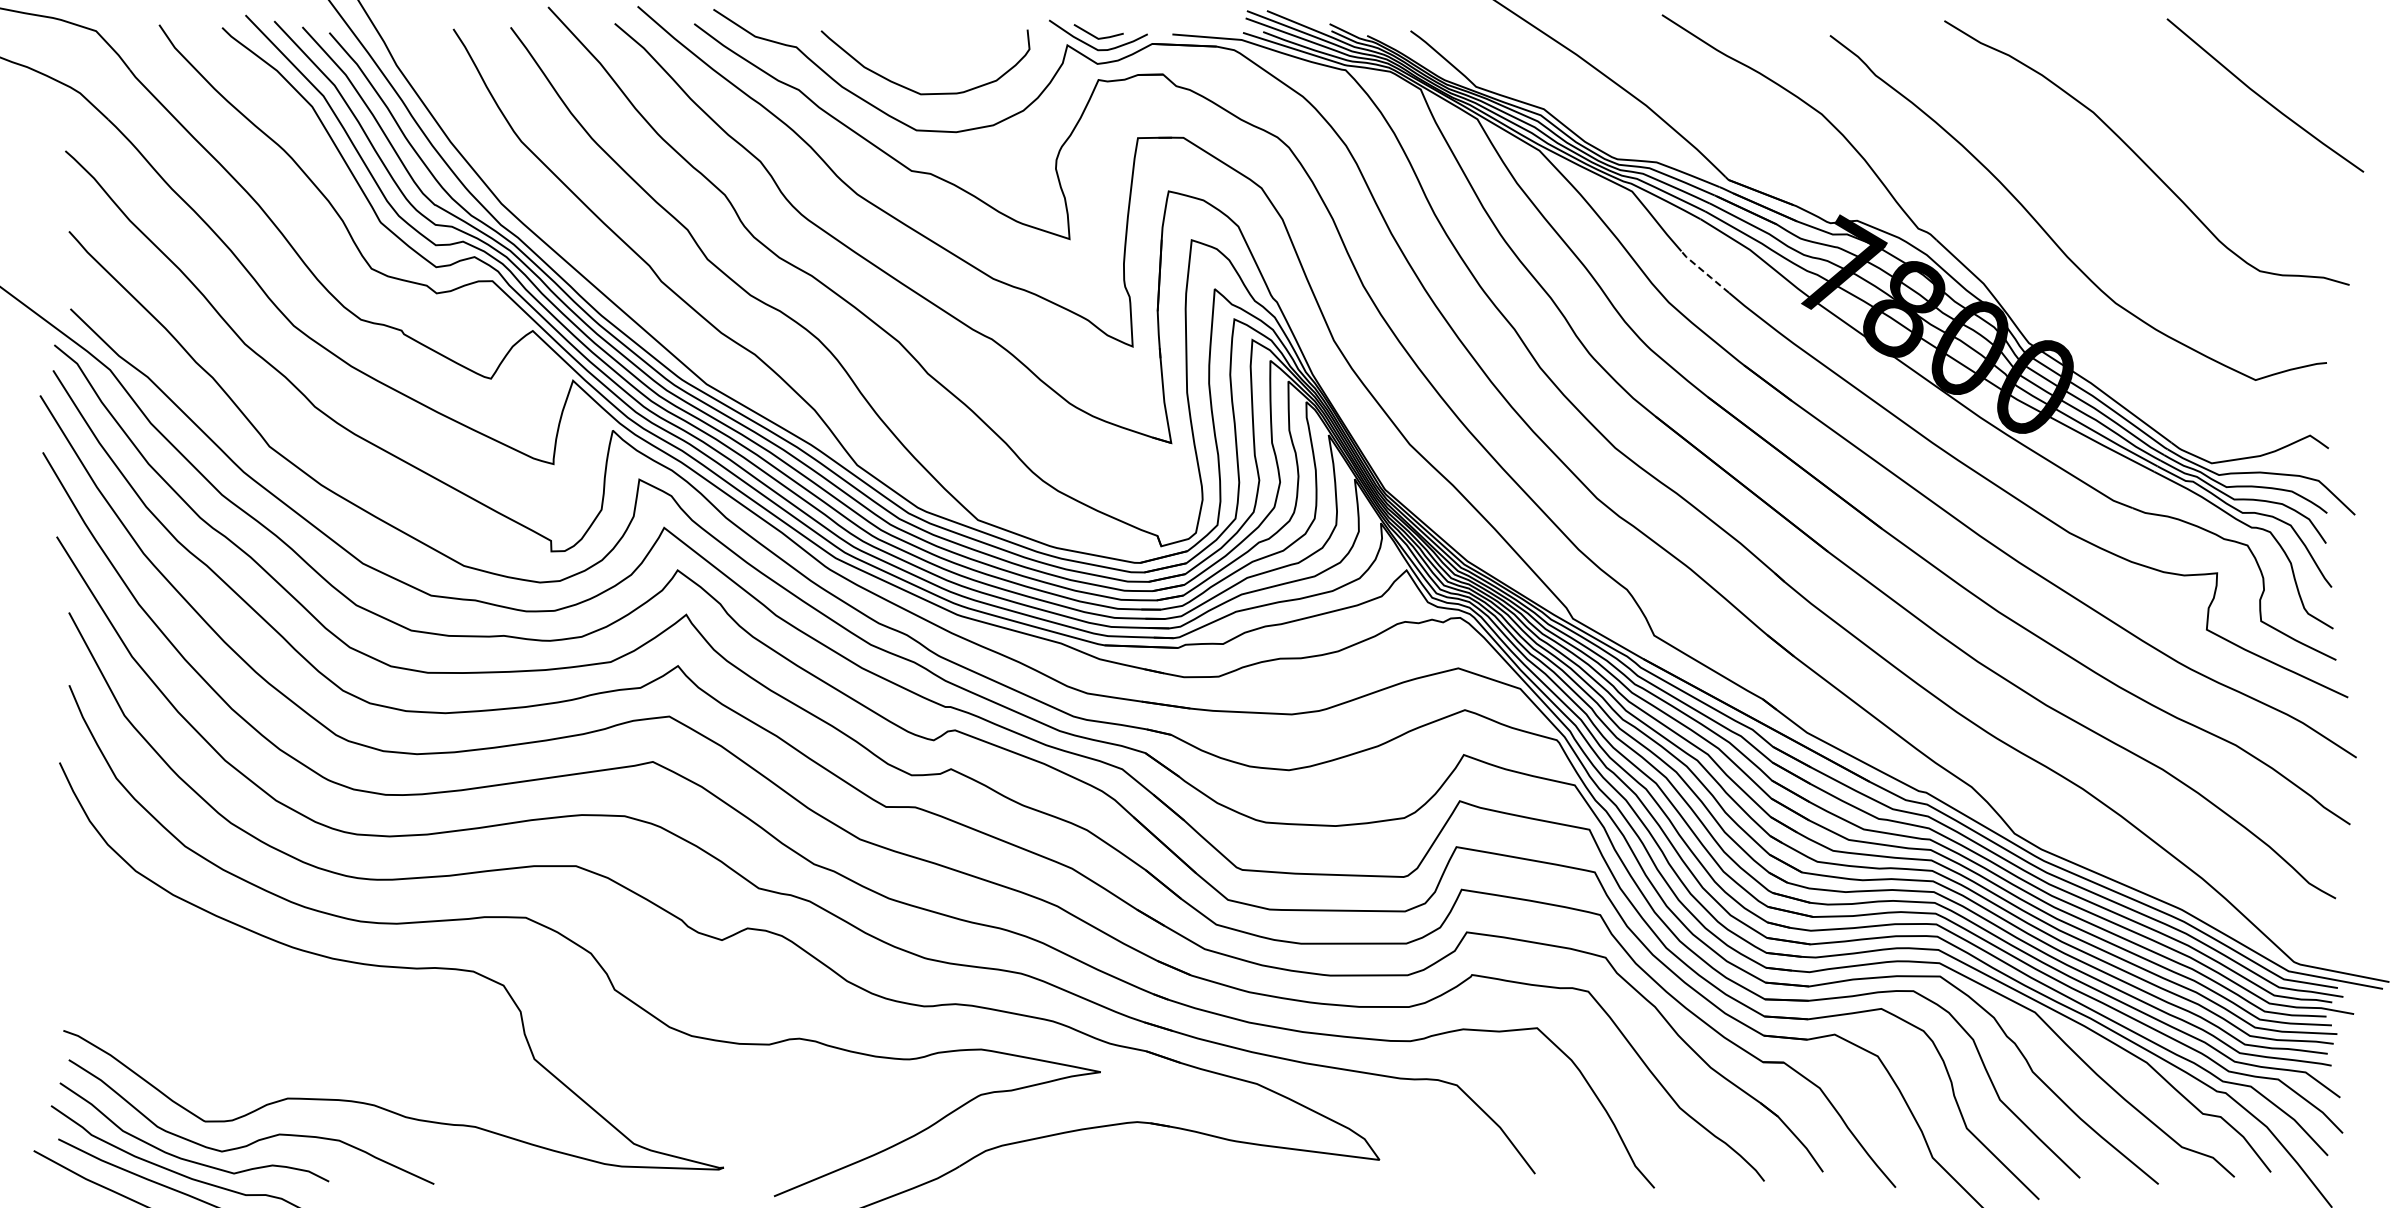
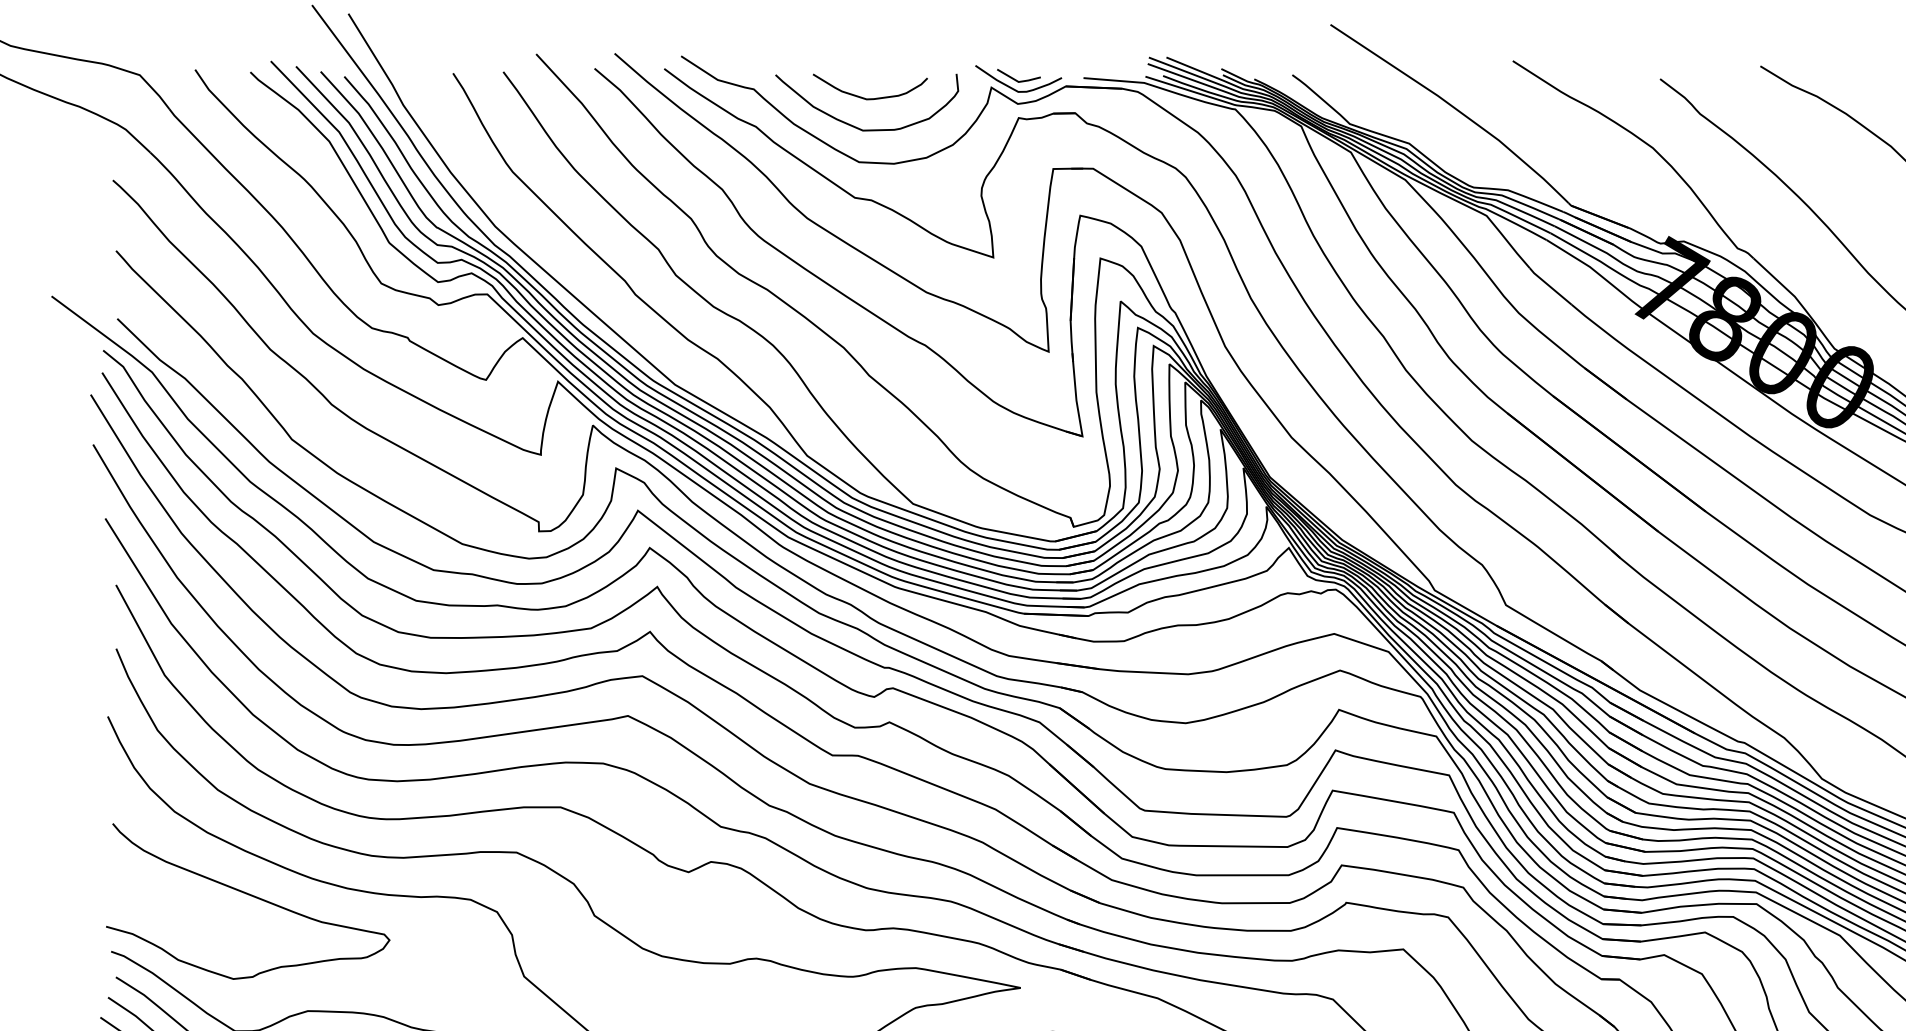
curve: (928, 57) -> (869, 98), added
line: (1704, 272) -> (1550, 286), dashed -> solid
curve: (222, 967) -> (250, 896), added

